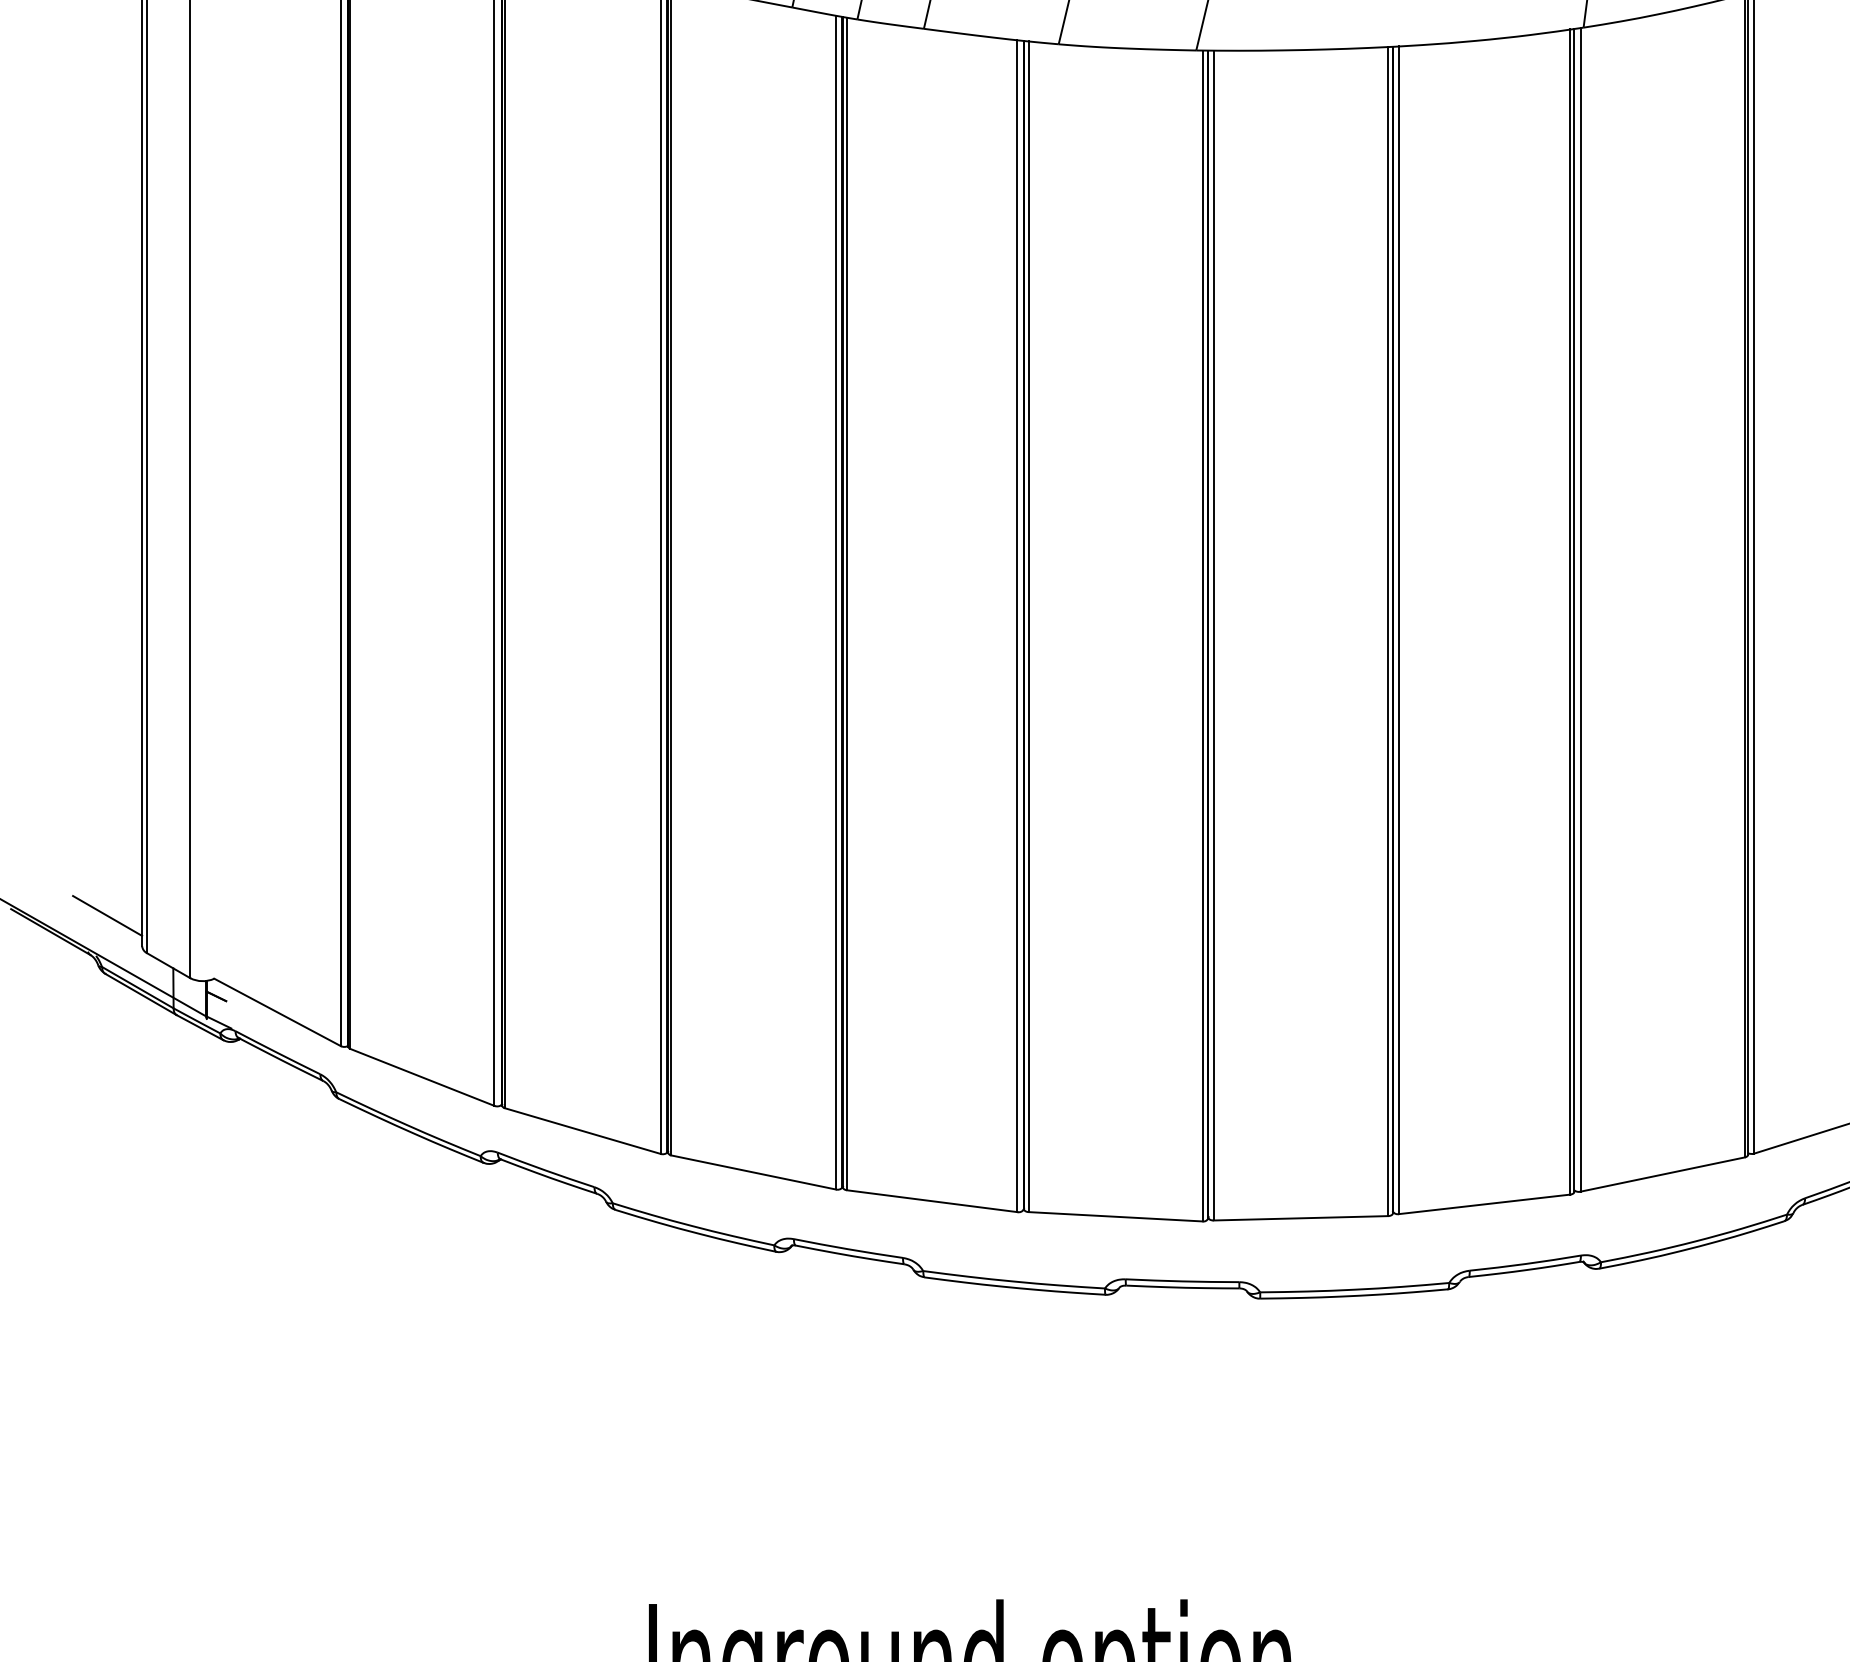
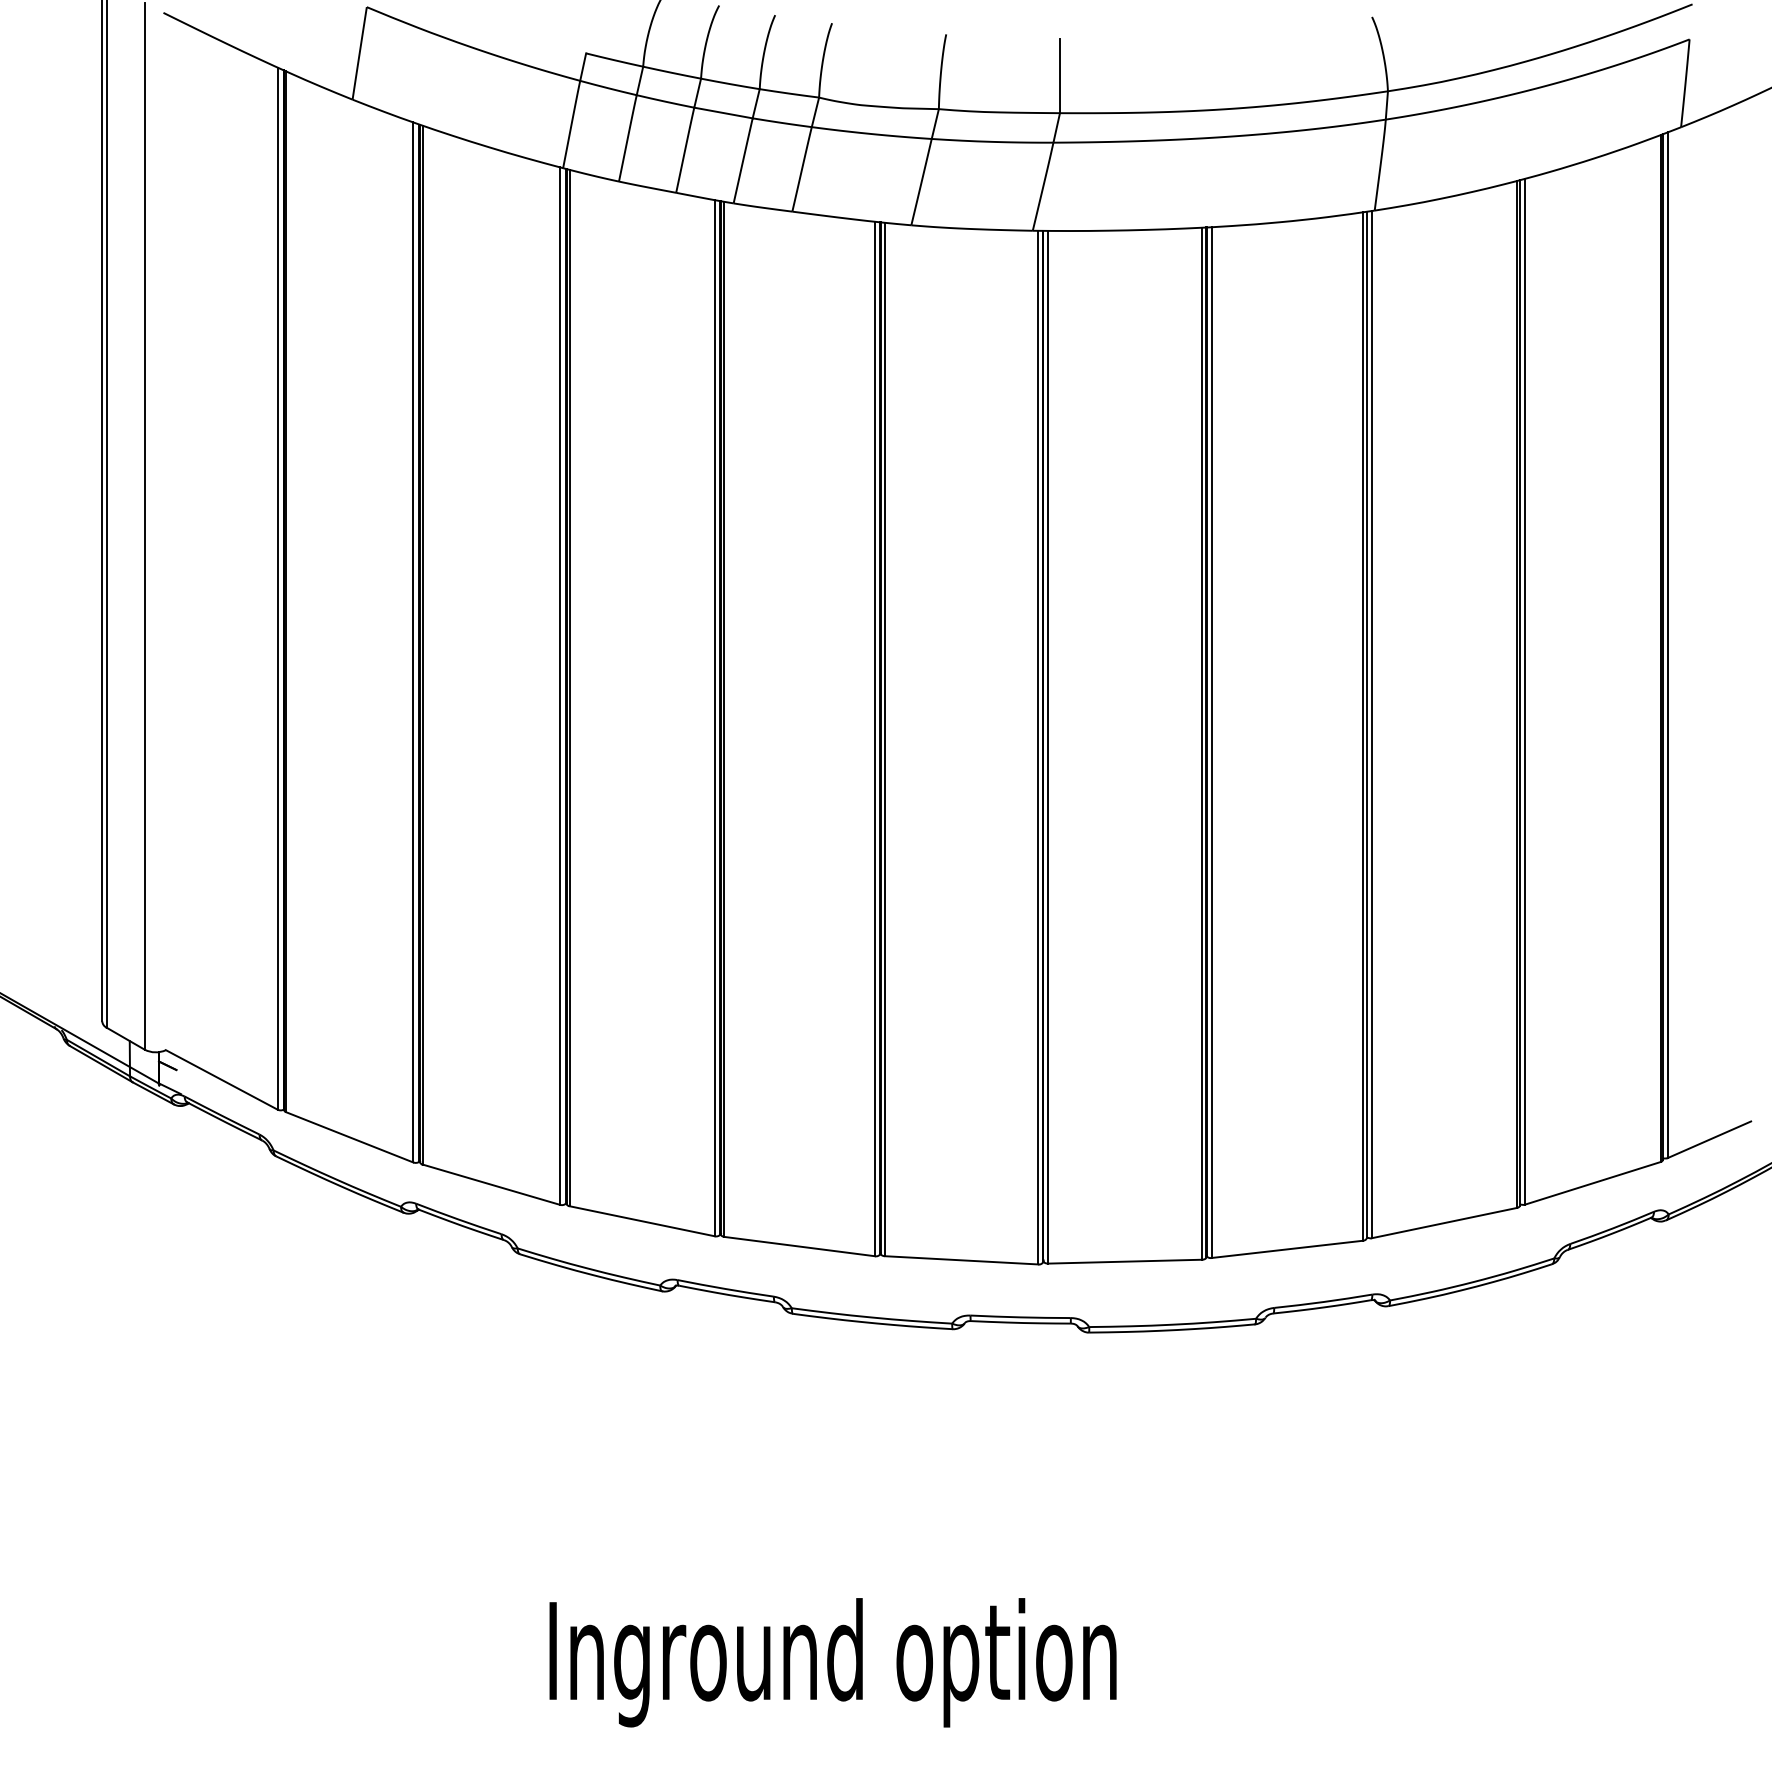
line: (107, 915) -> (71, 994), removed

